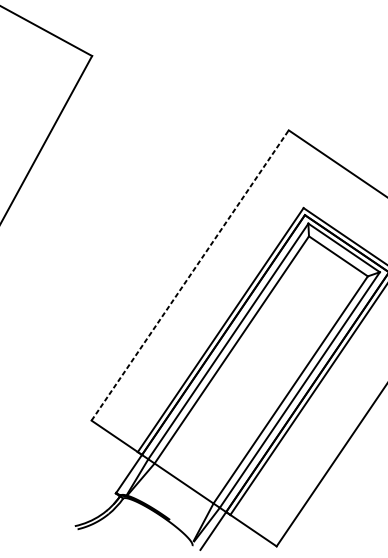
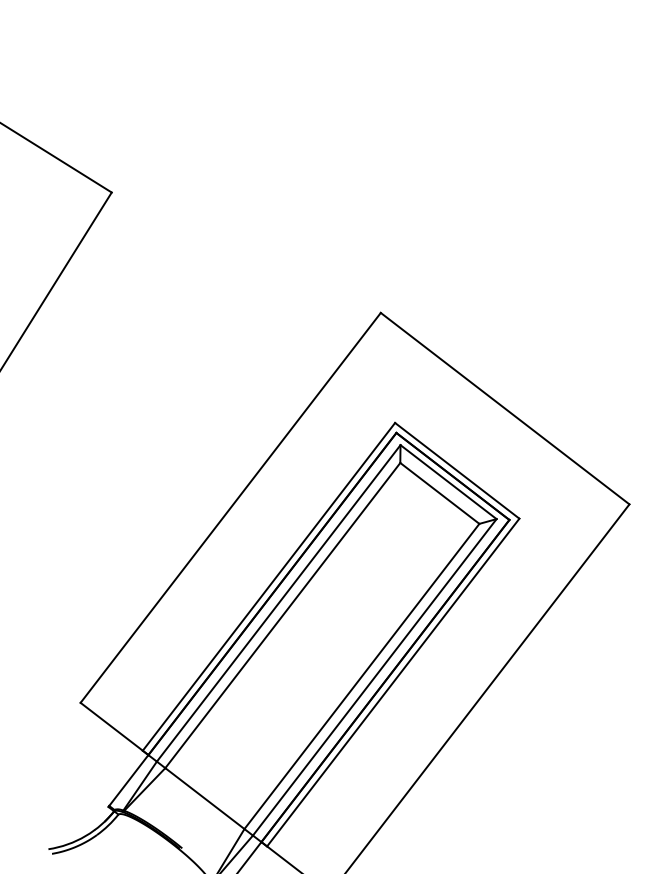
line: (190, 275) -> (231, 507), dashed -> solid

